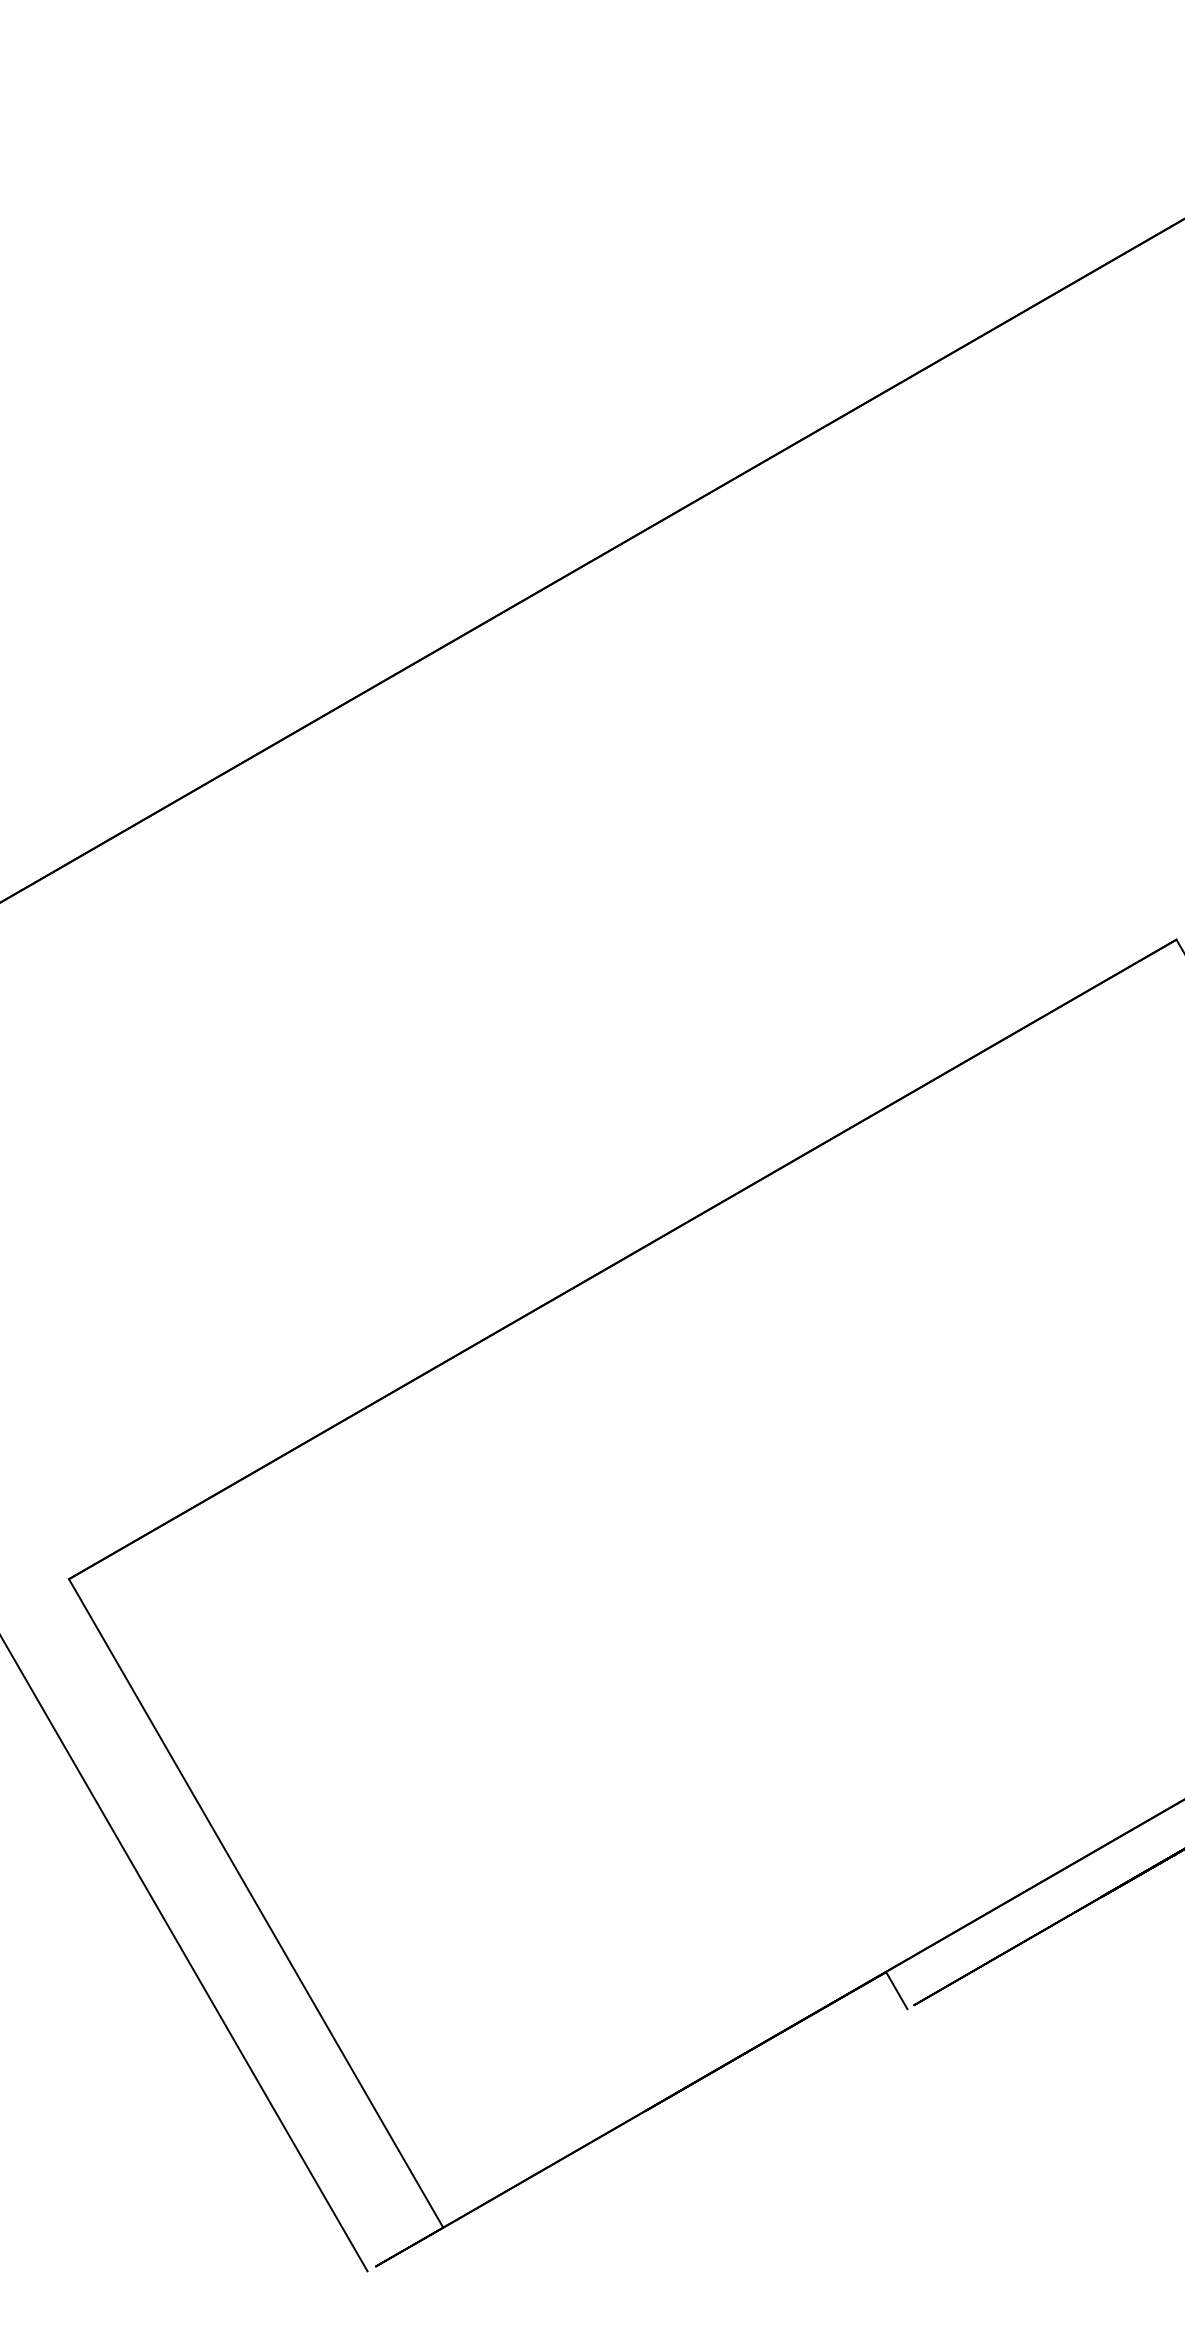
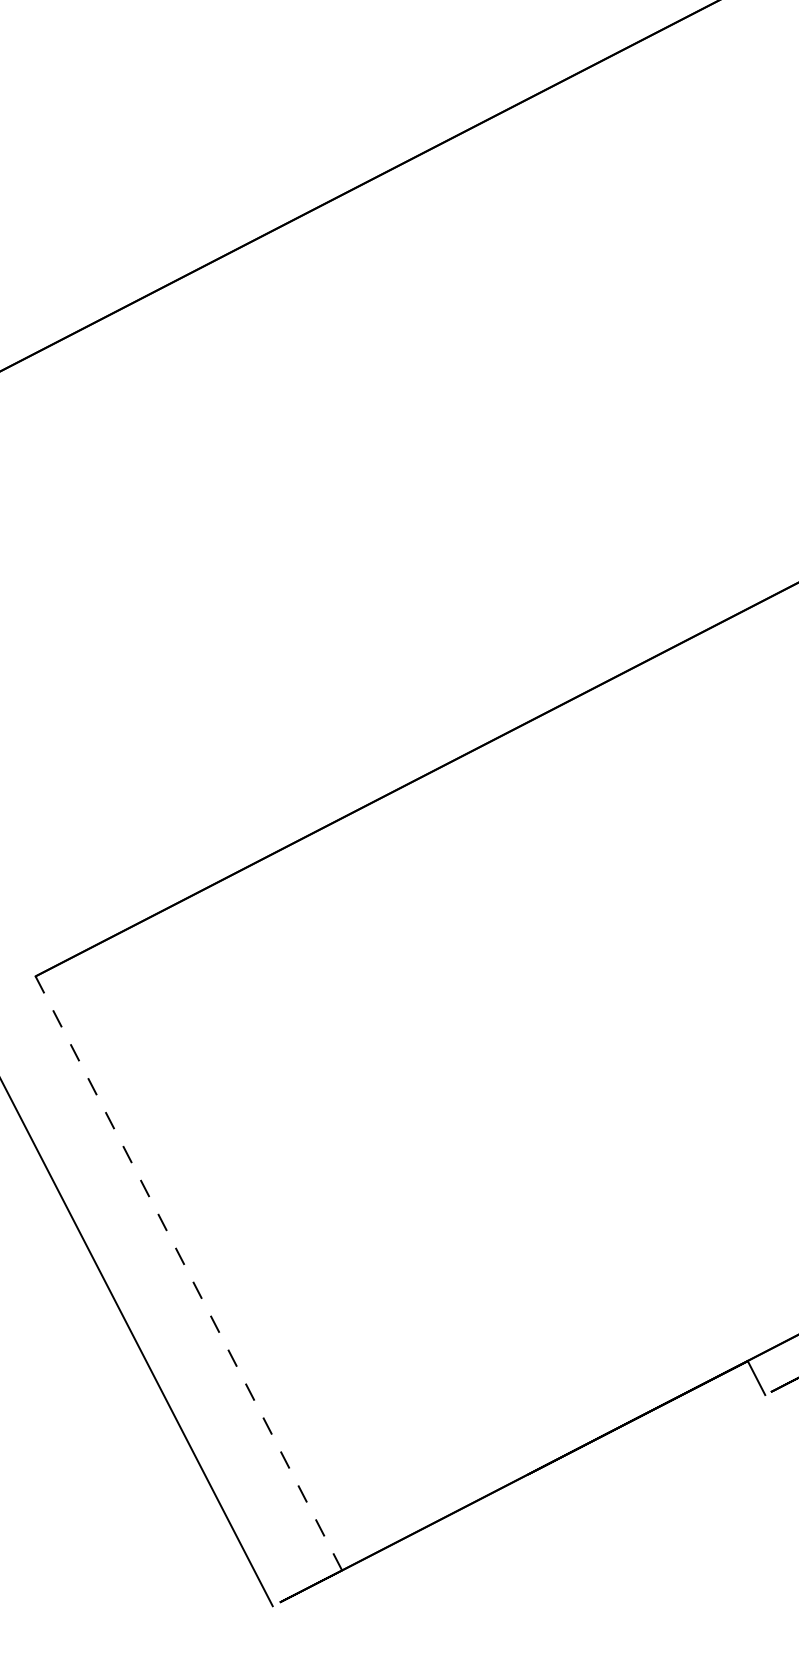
line: (256, 1903) -> (189, 1273), solid -> dashed

